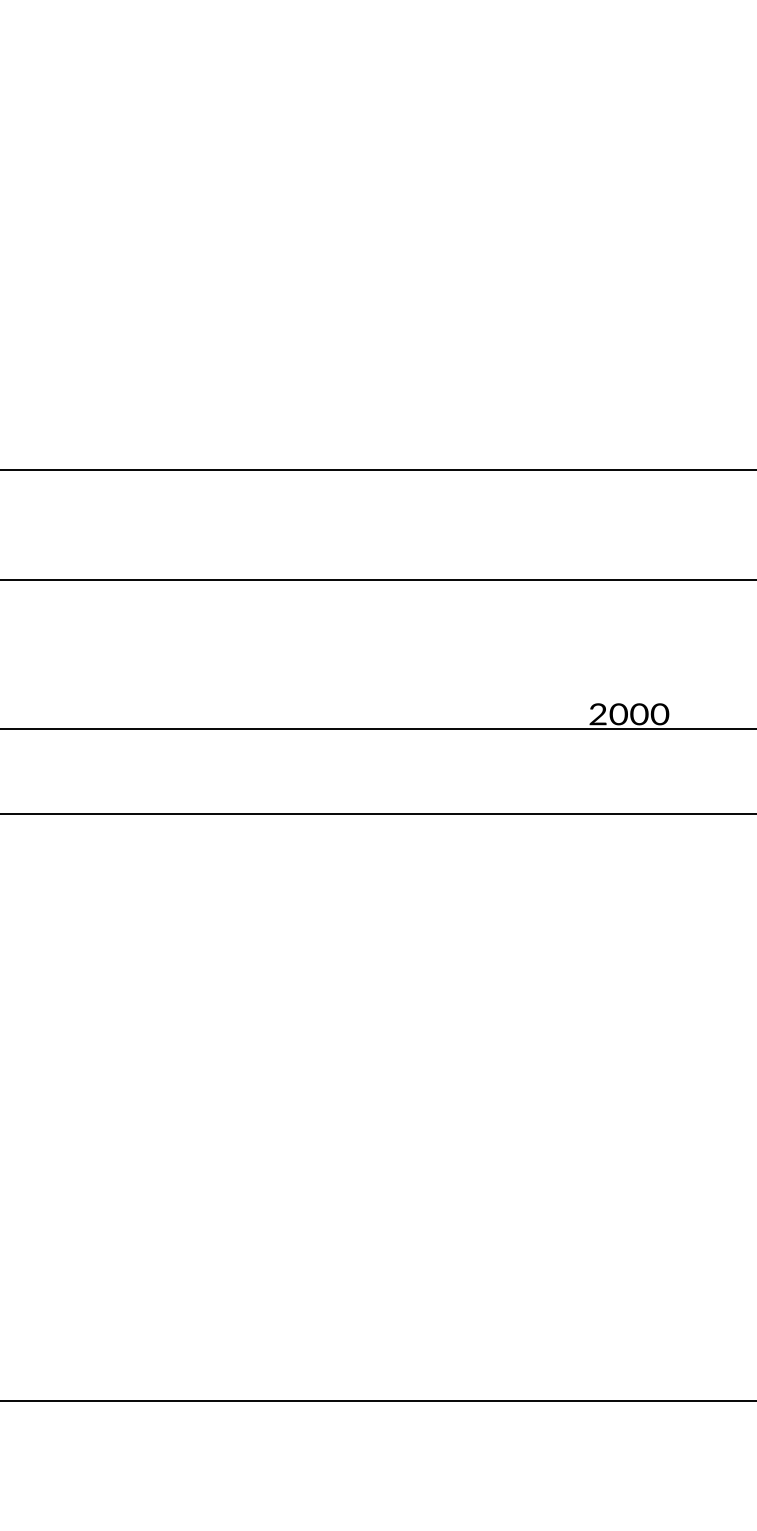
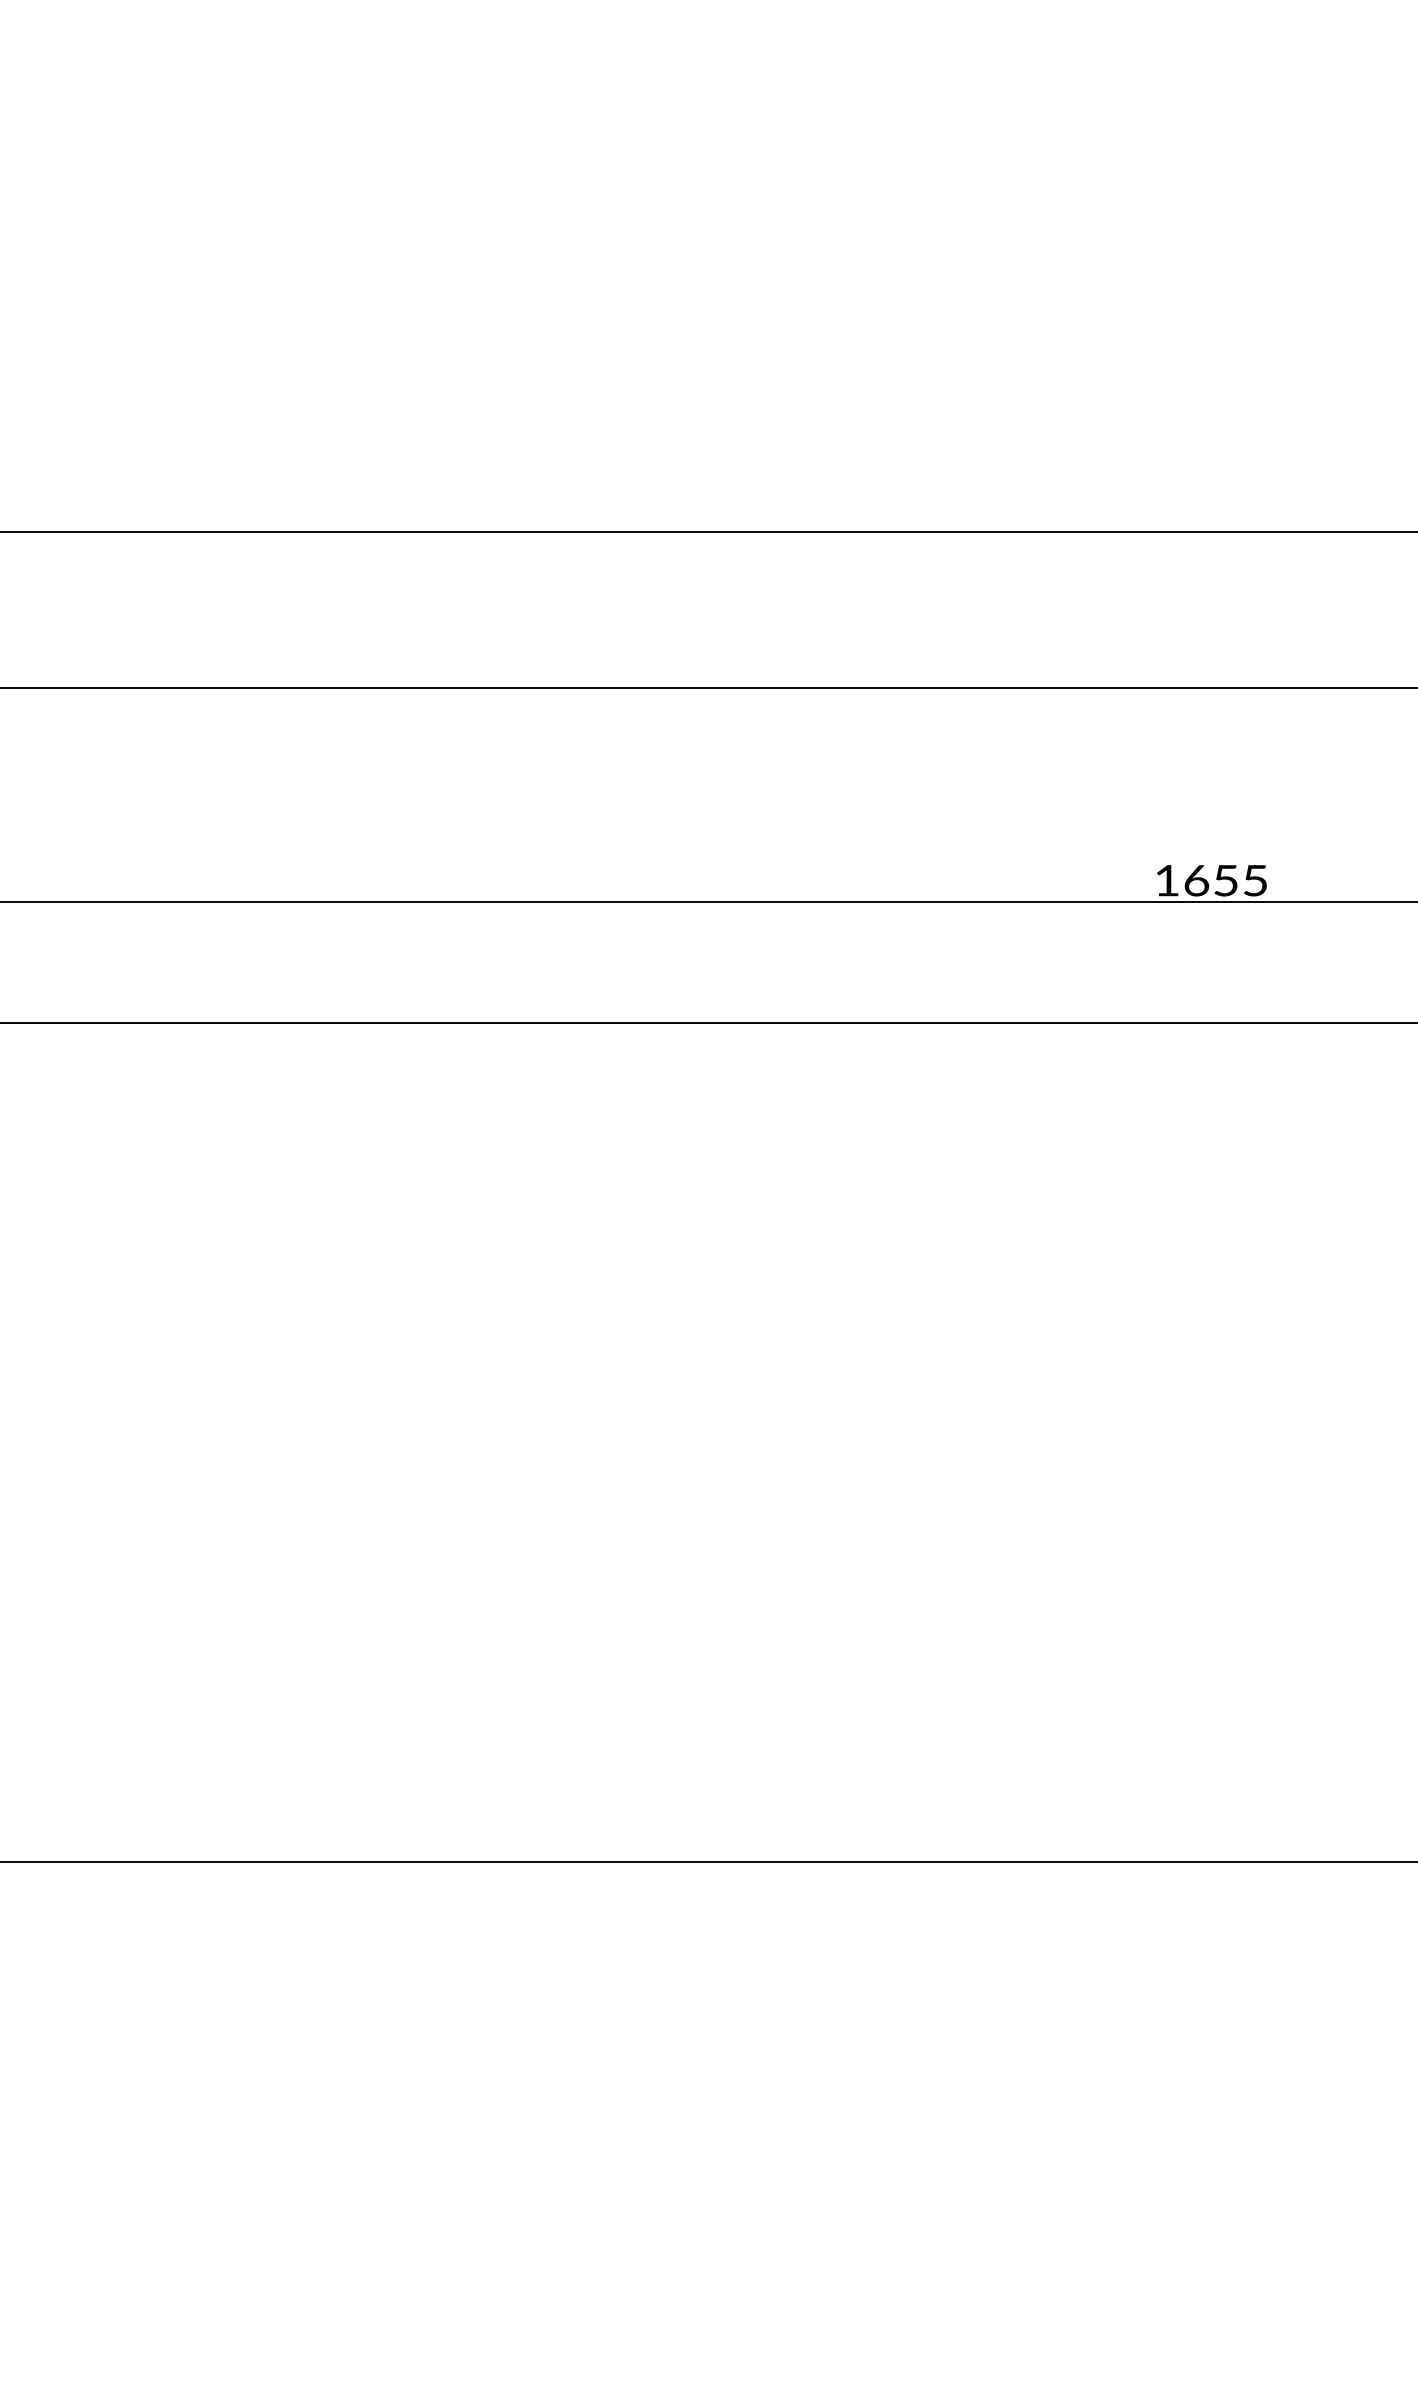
text: (629, 714) -> (1211, 880), 2000 -> 1655

